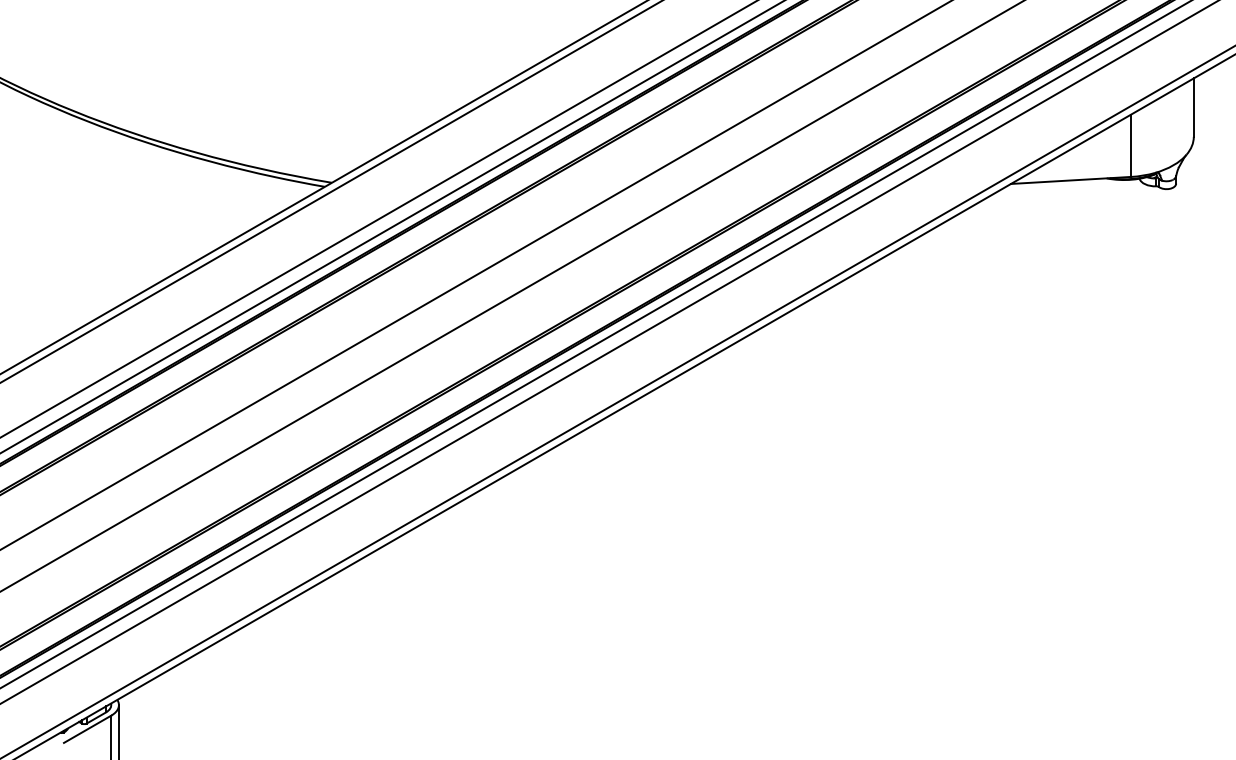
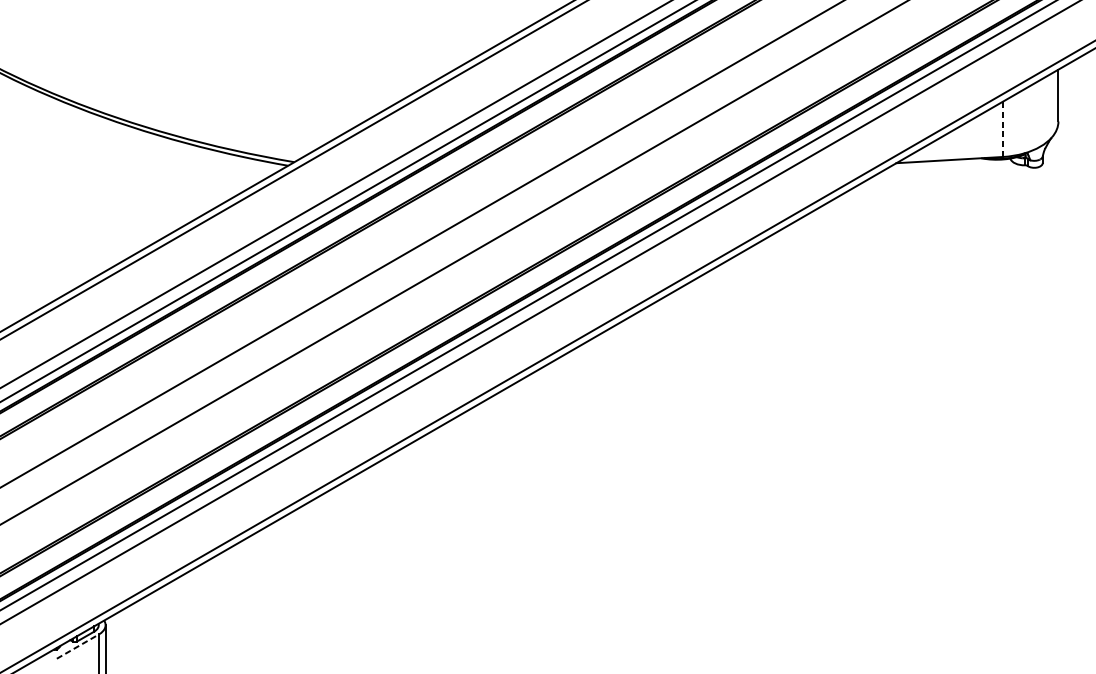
line: (1131, 145) -> (1003, 129), solid -> dashed
line: (88, 729) -> (78, 646), solid -> dashed

